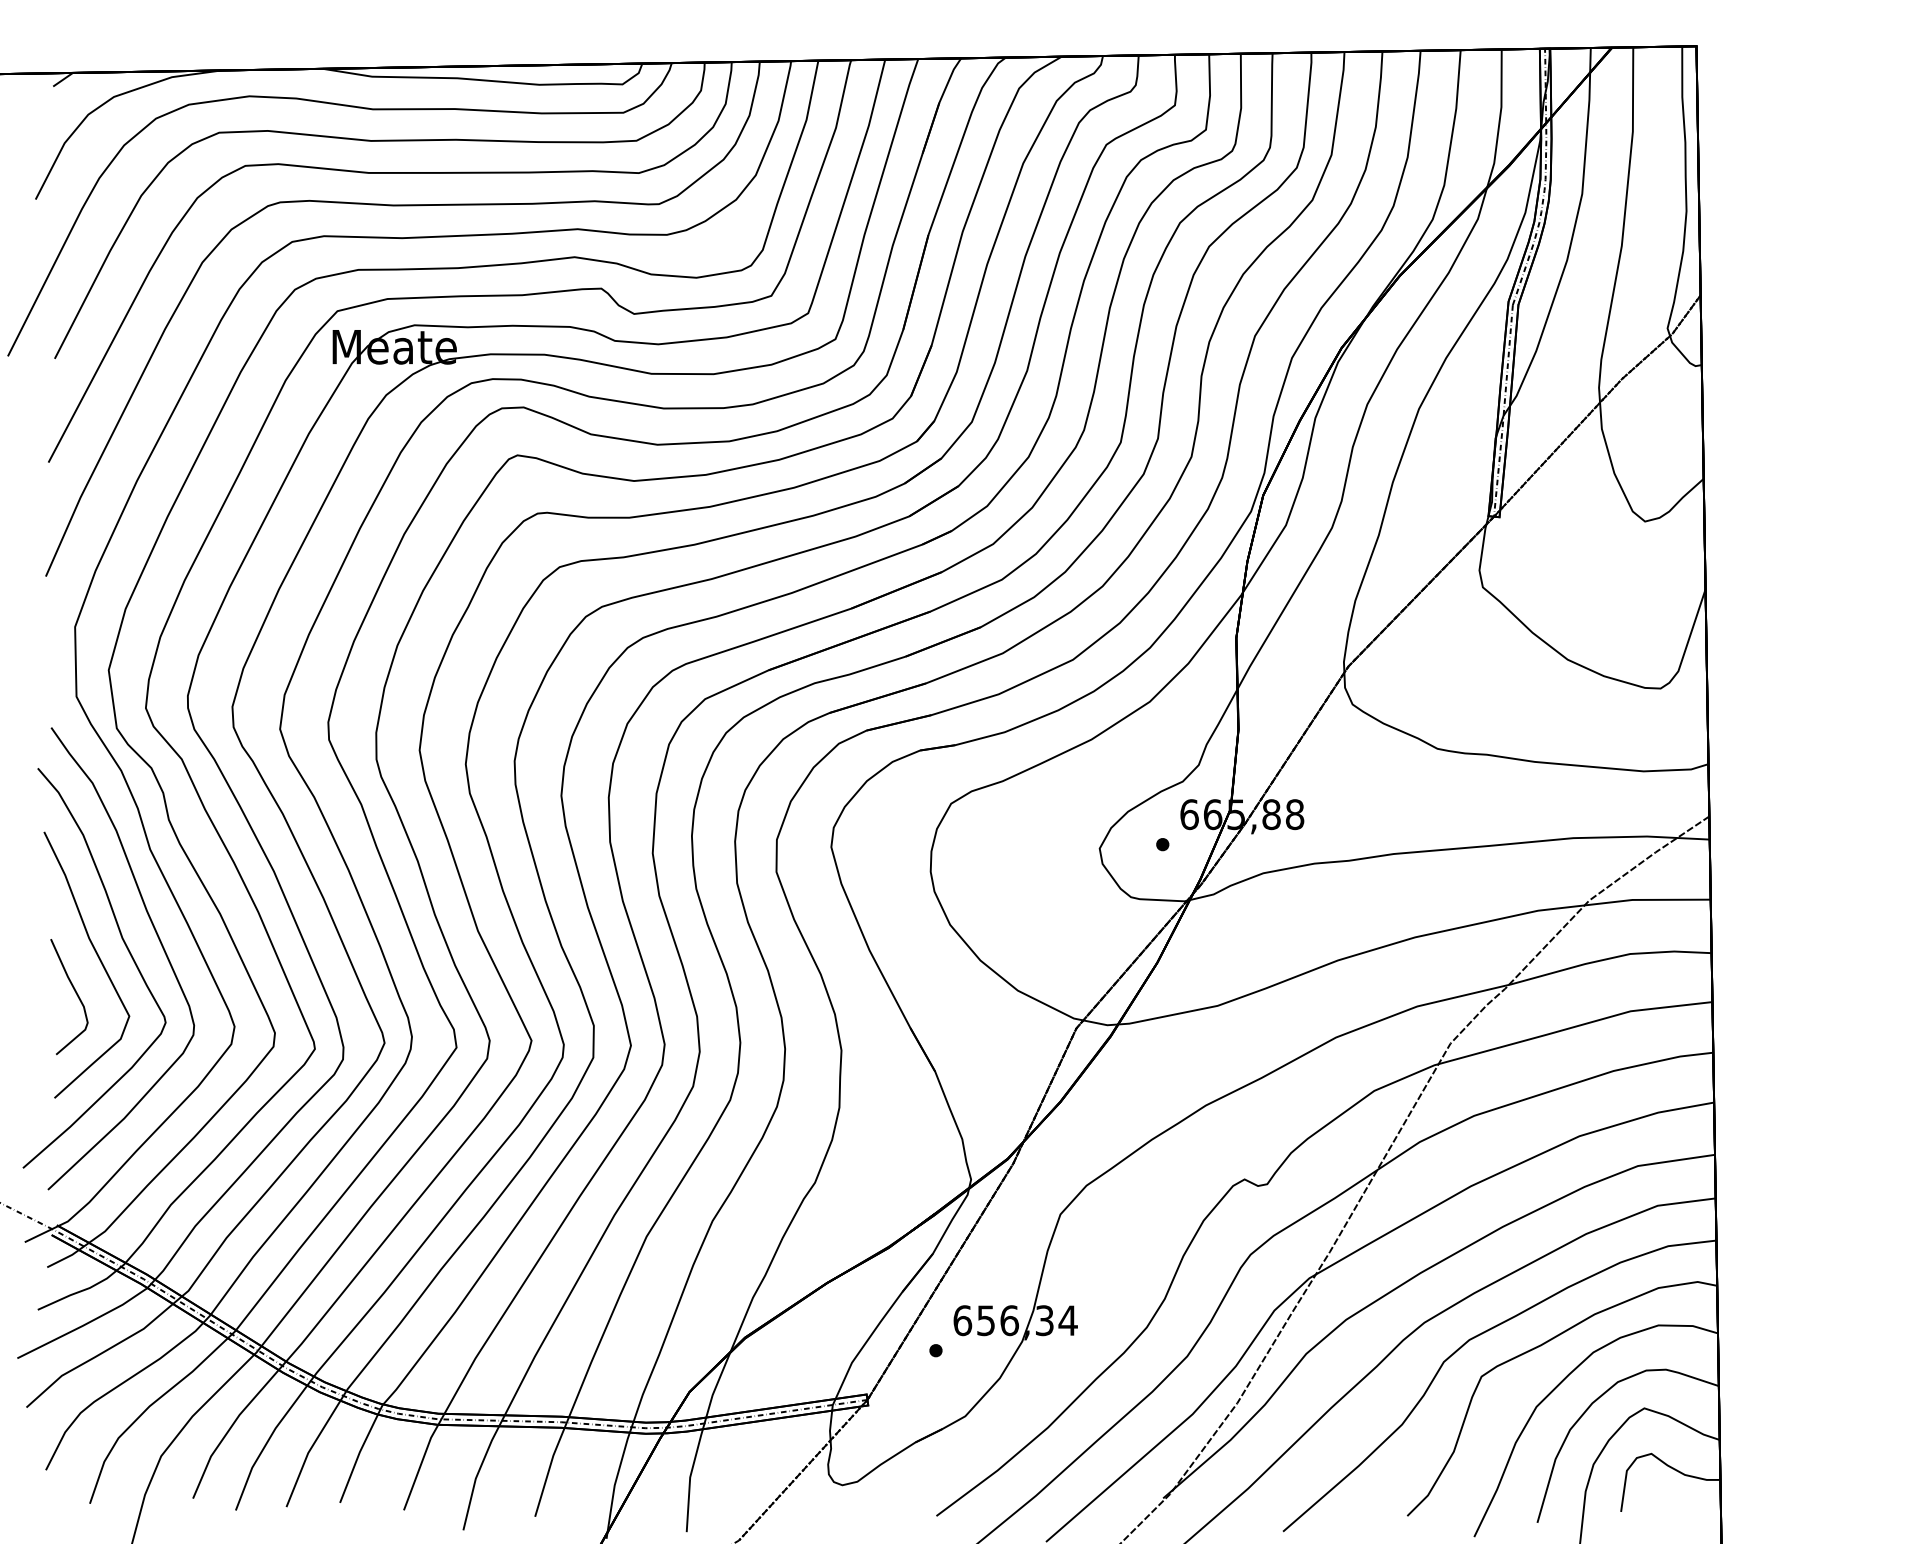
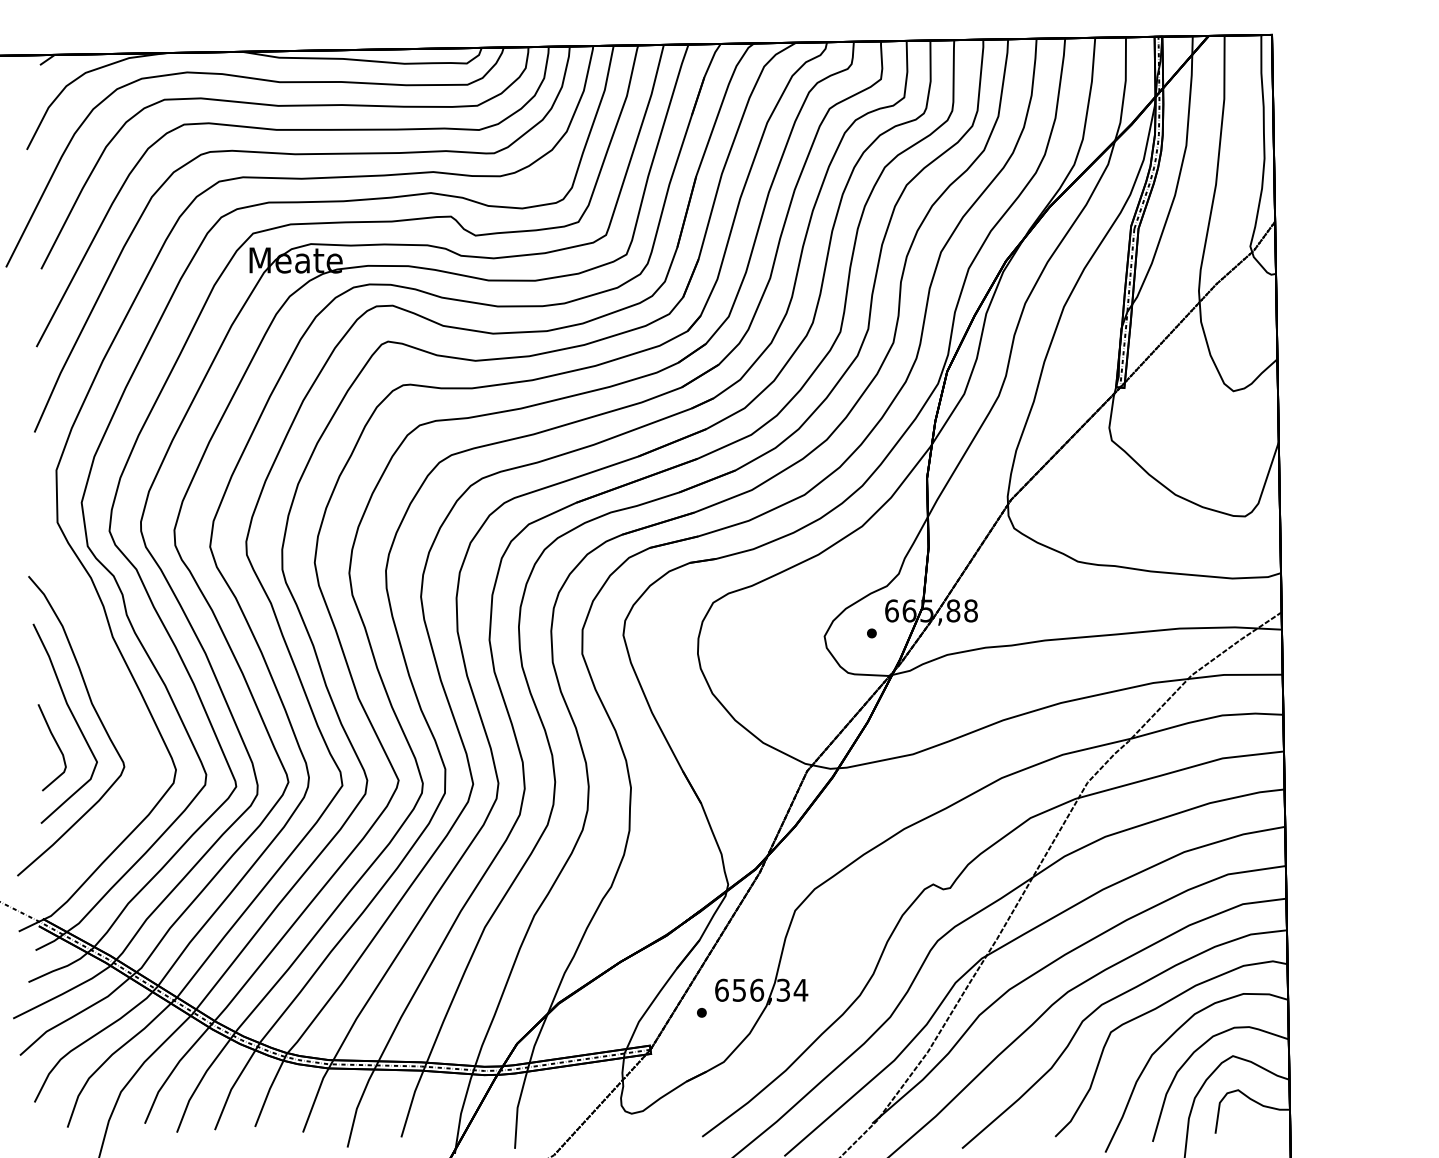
curve: (160, 944) -> (120, 708), removed

